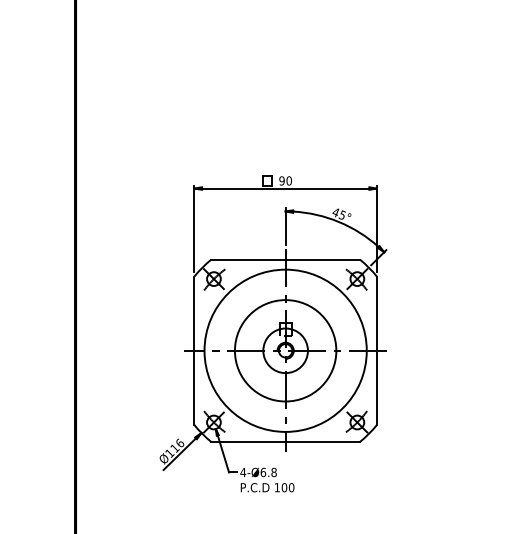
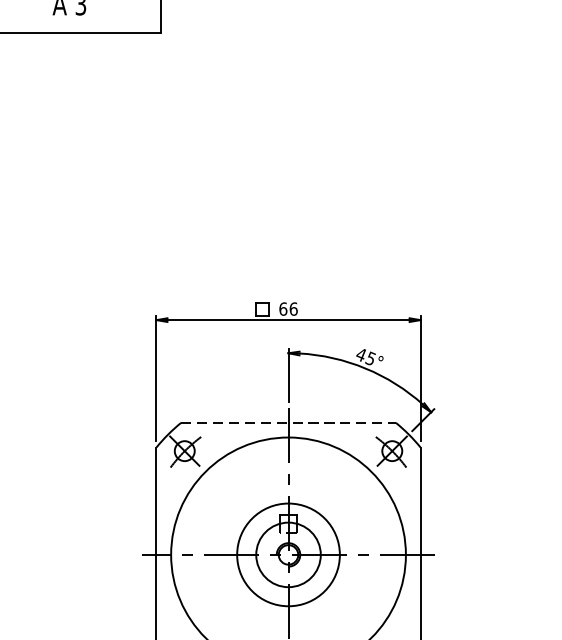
text: (285, 180) -> (288, 308), 90 -> 66
line: (286, 259) -> (289, 422), solid -> dashed
circle: (285, 350) -> (288, 554), size x0.7

